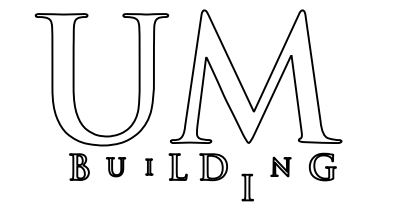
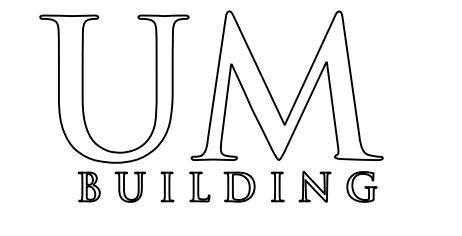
part: (115, 166) -> (129, 186), size x1.43
part: (149, 166) -> (167, 186), size x1.67
part: (280, 166) -> (314, 186), size x1.43
part: (247, 187) -> (277, 186), moved

